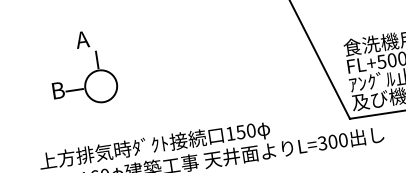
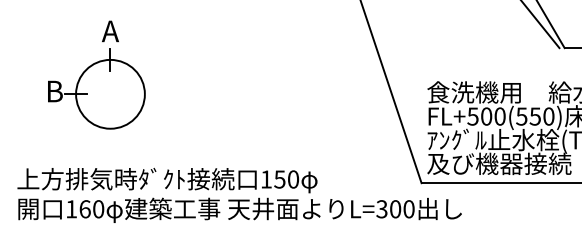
text: (82, 39) -> (110, 31), moved
circle: (101, 85) -> (110, 93), size x1.67

